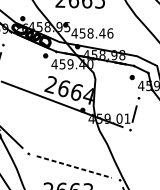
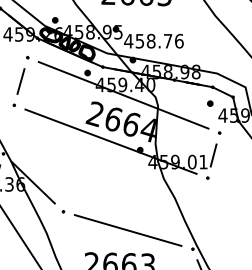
text: (102, 33) -> (167, 41), 458.46 -> 458.76
line: (71, 71) -> (123, 95), added
line: (74, 167) -> (128, 230), dashed -> solid

